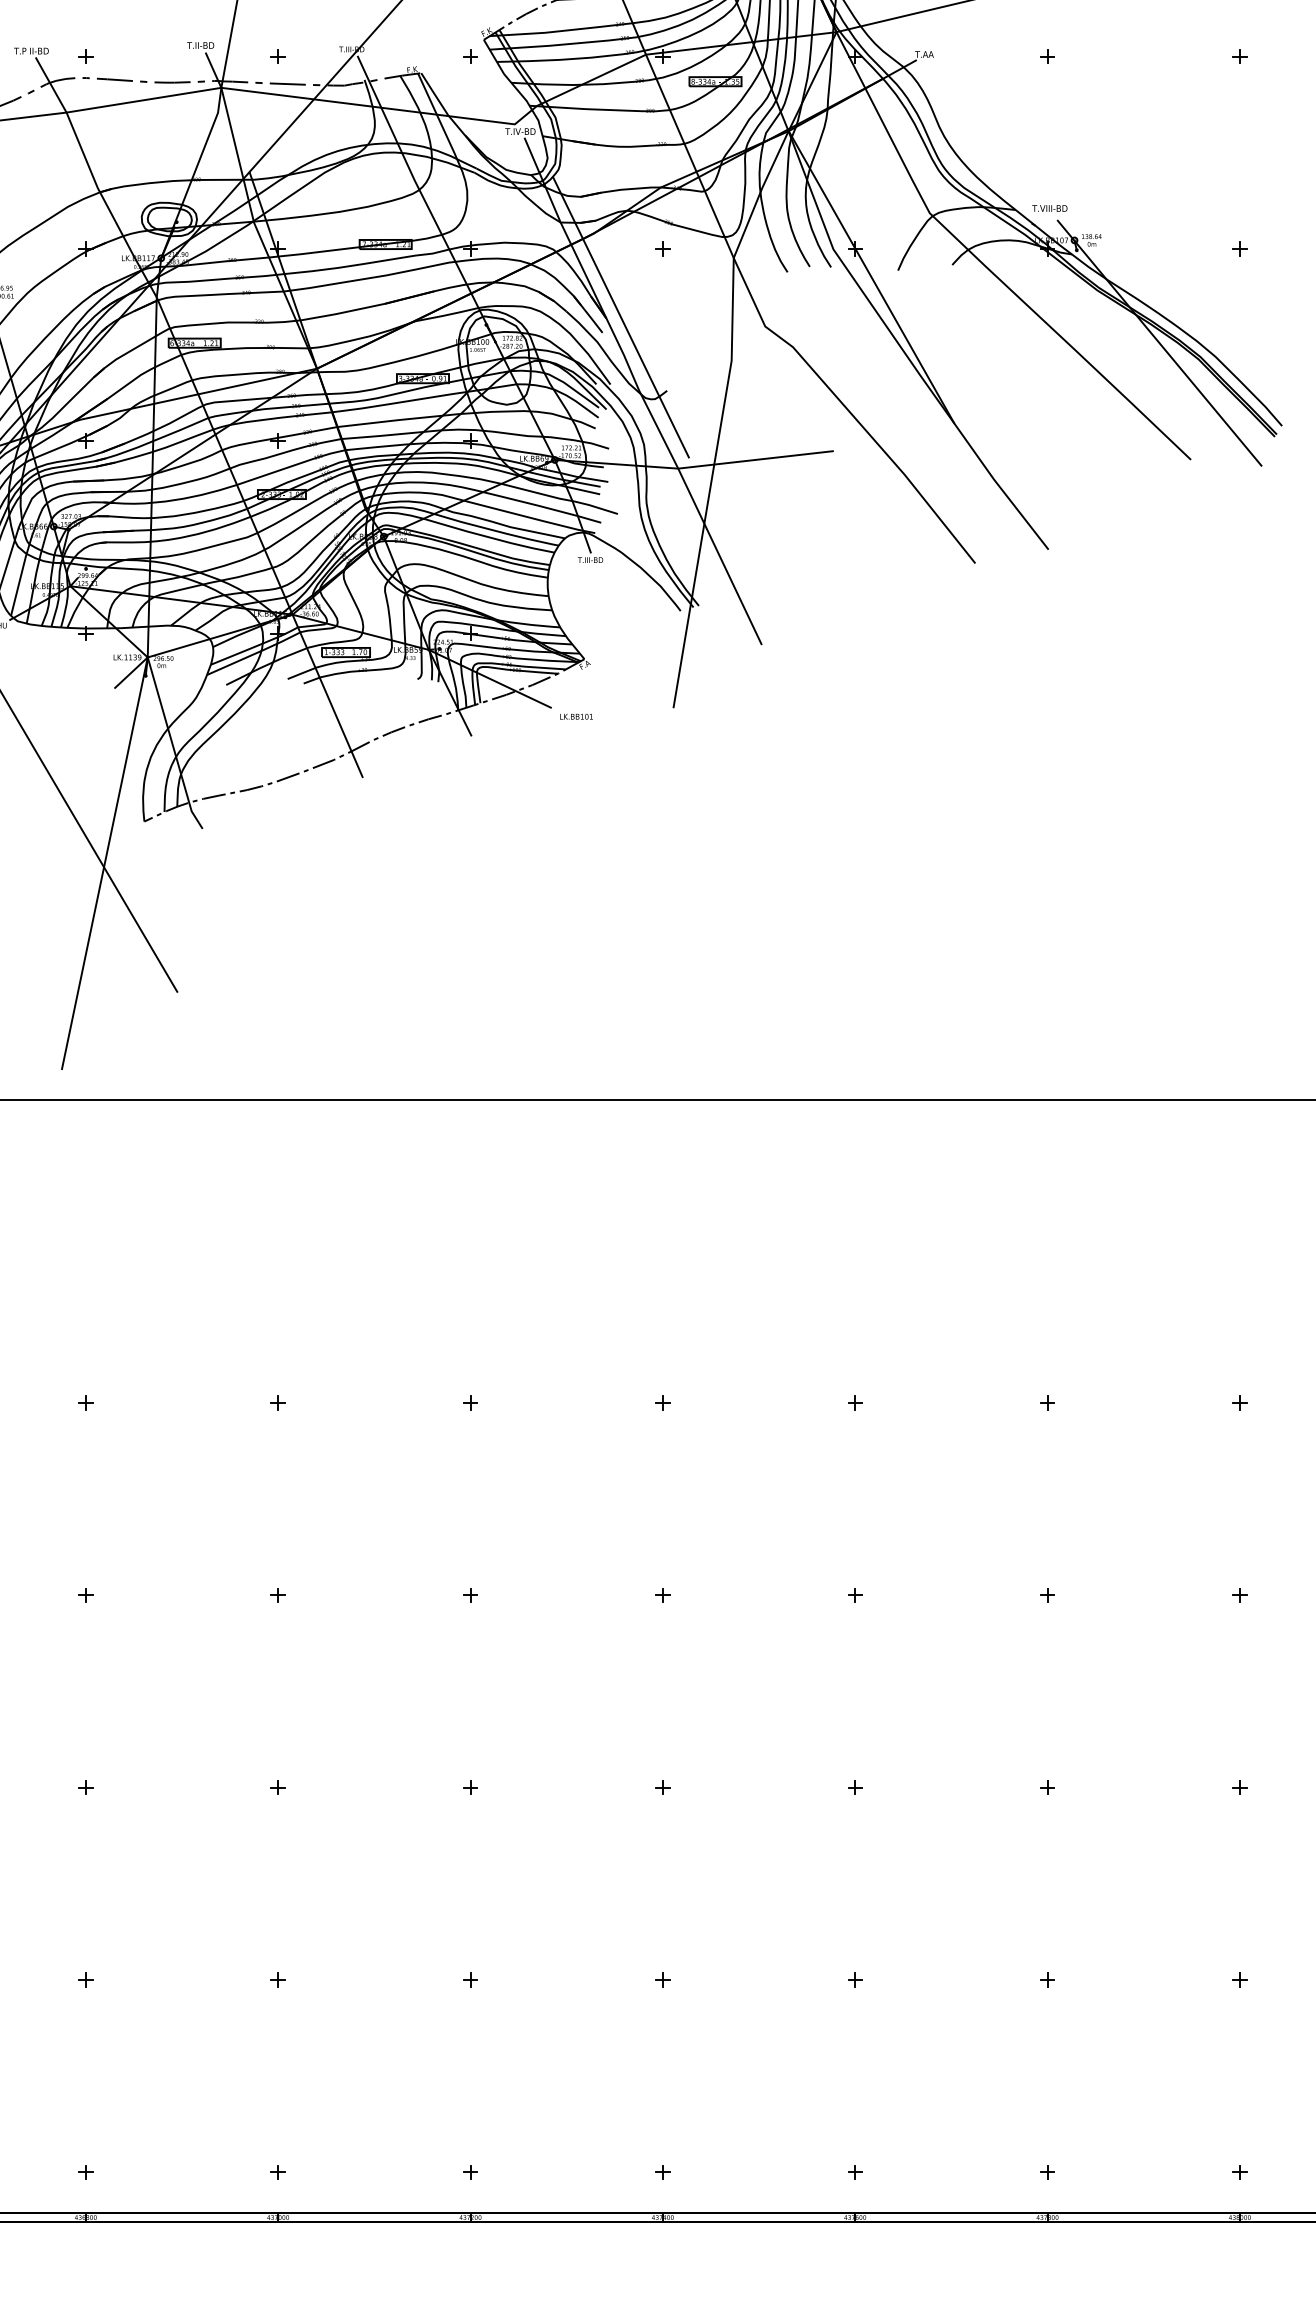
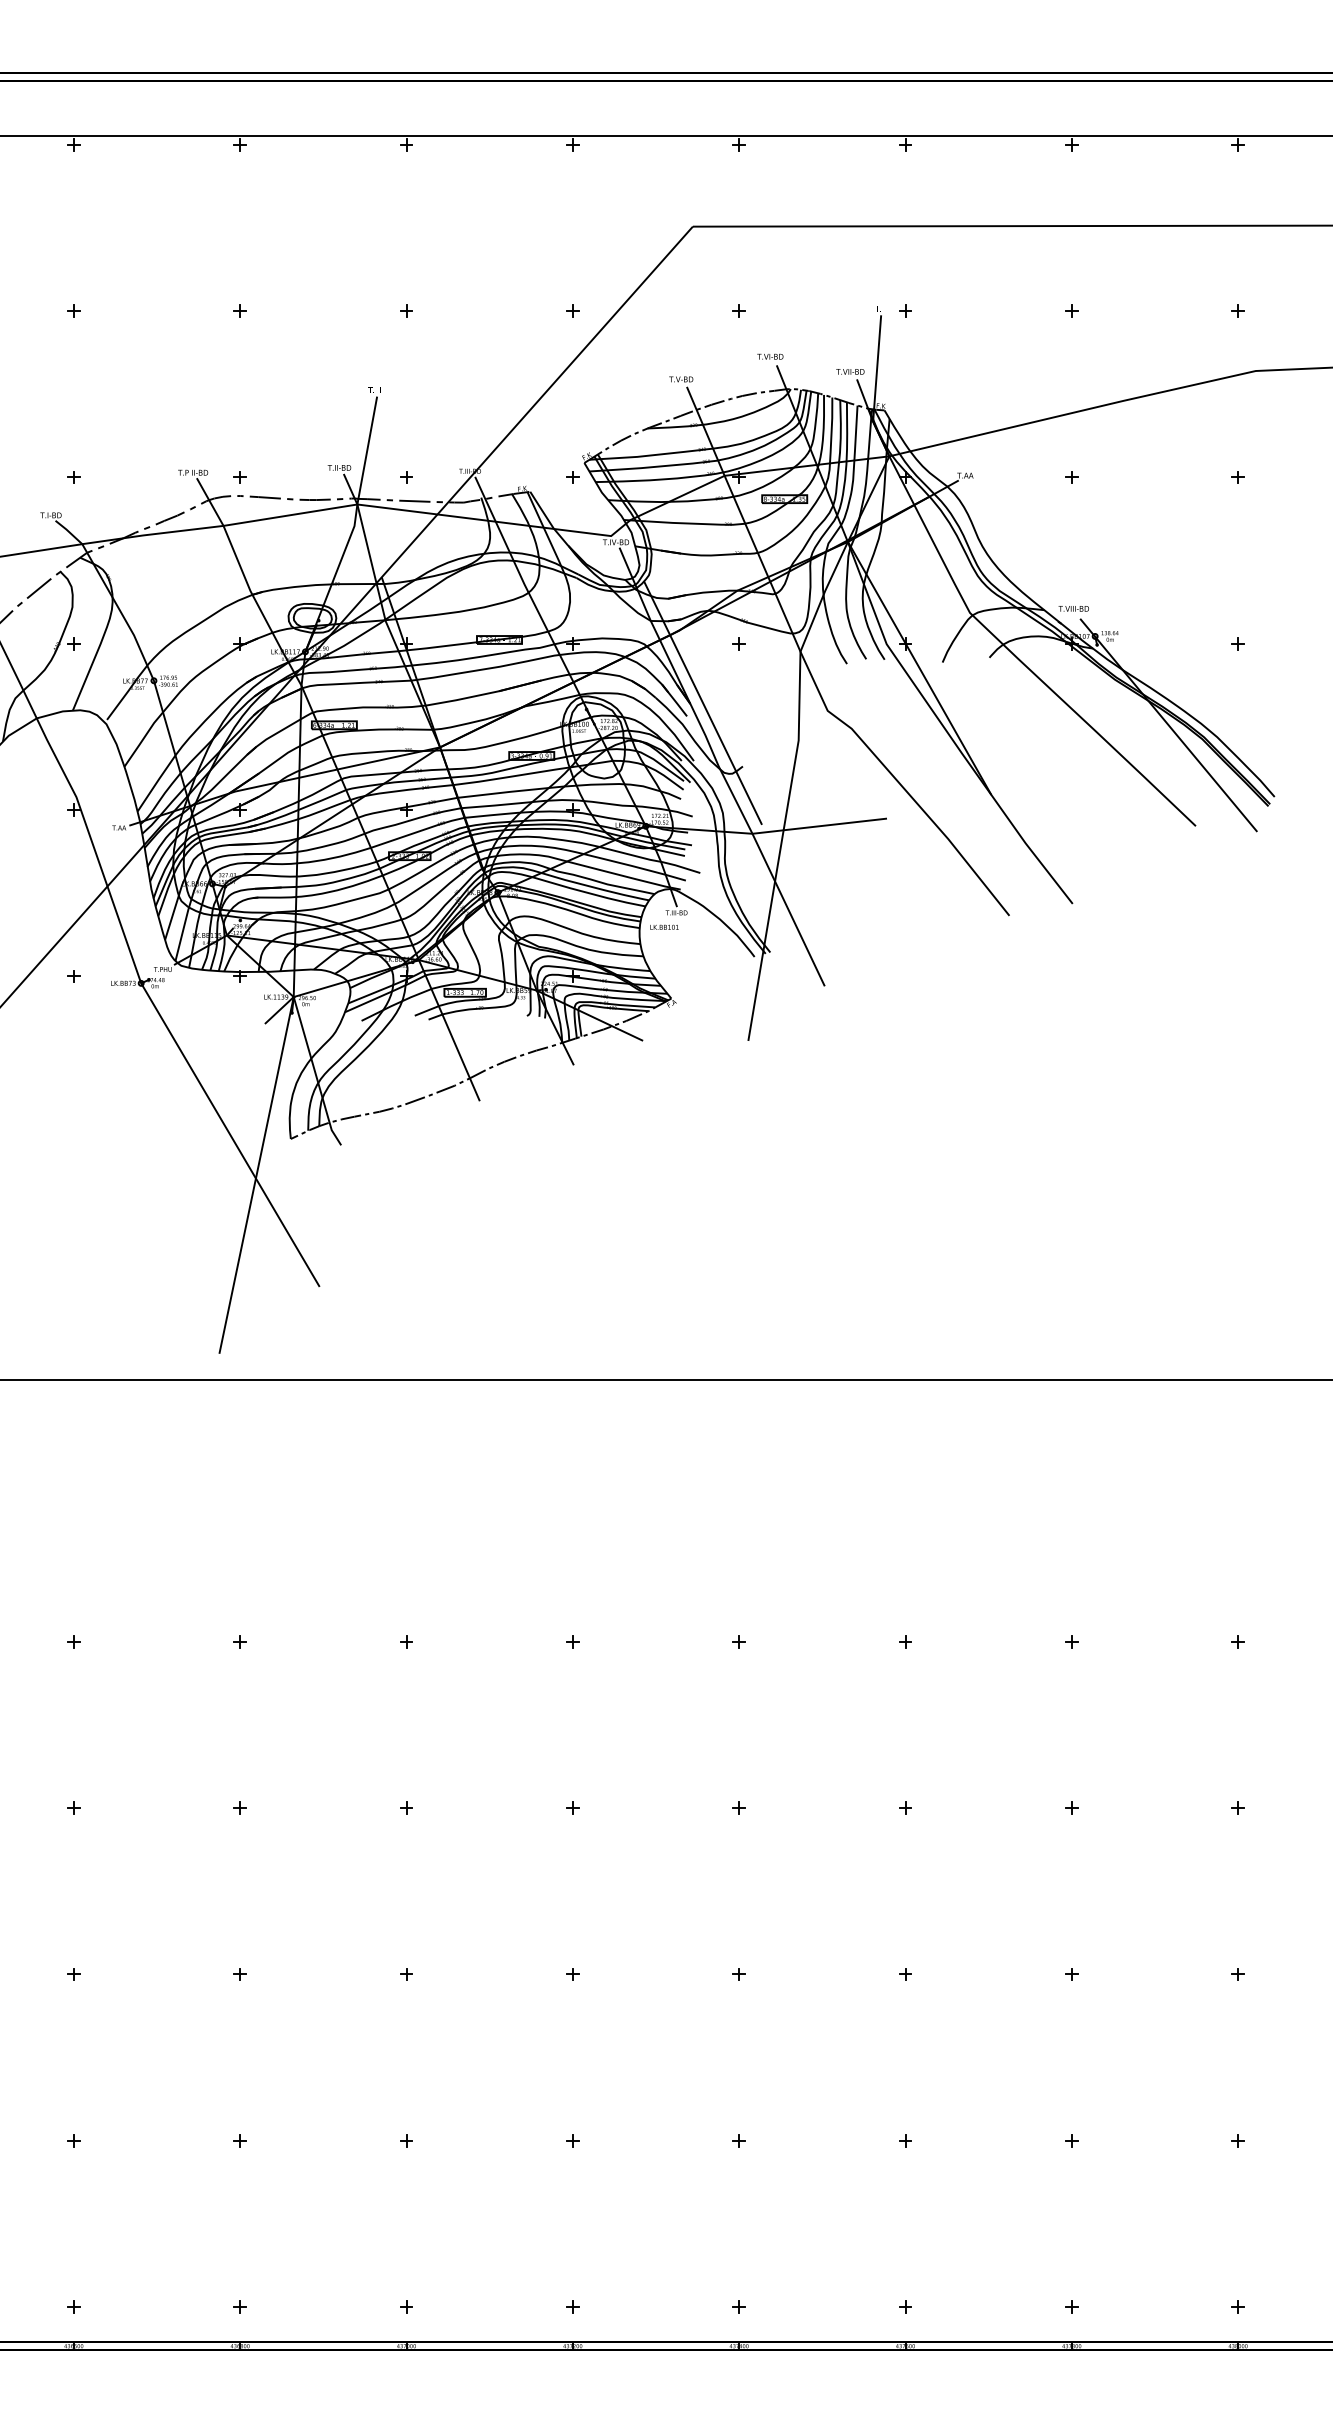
text: (576, 715) -> (664, 926), moved

